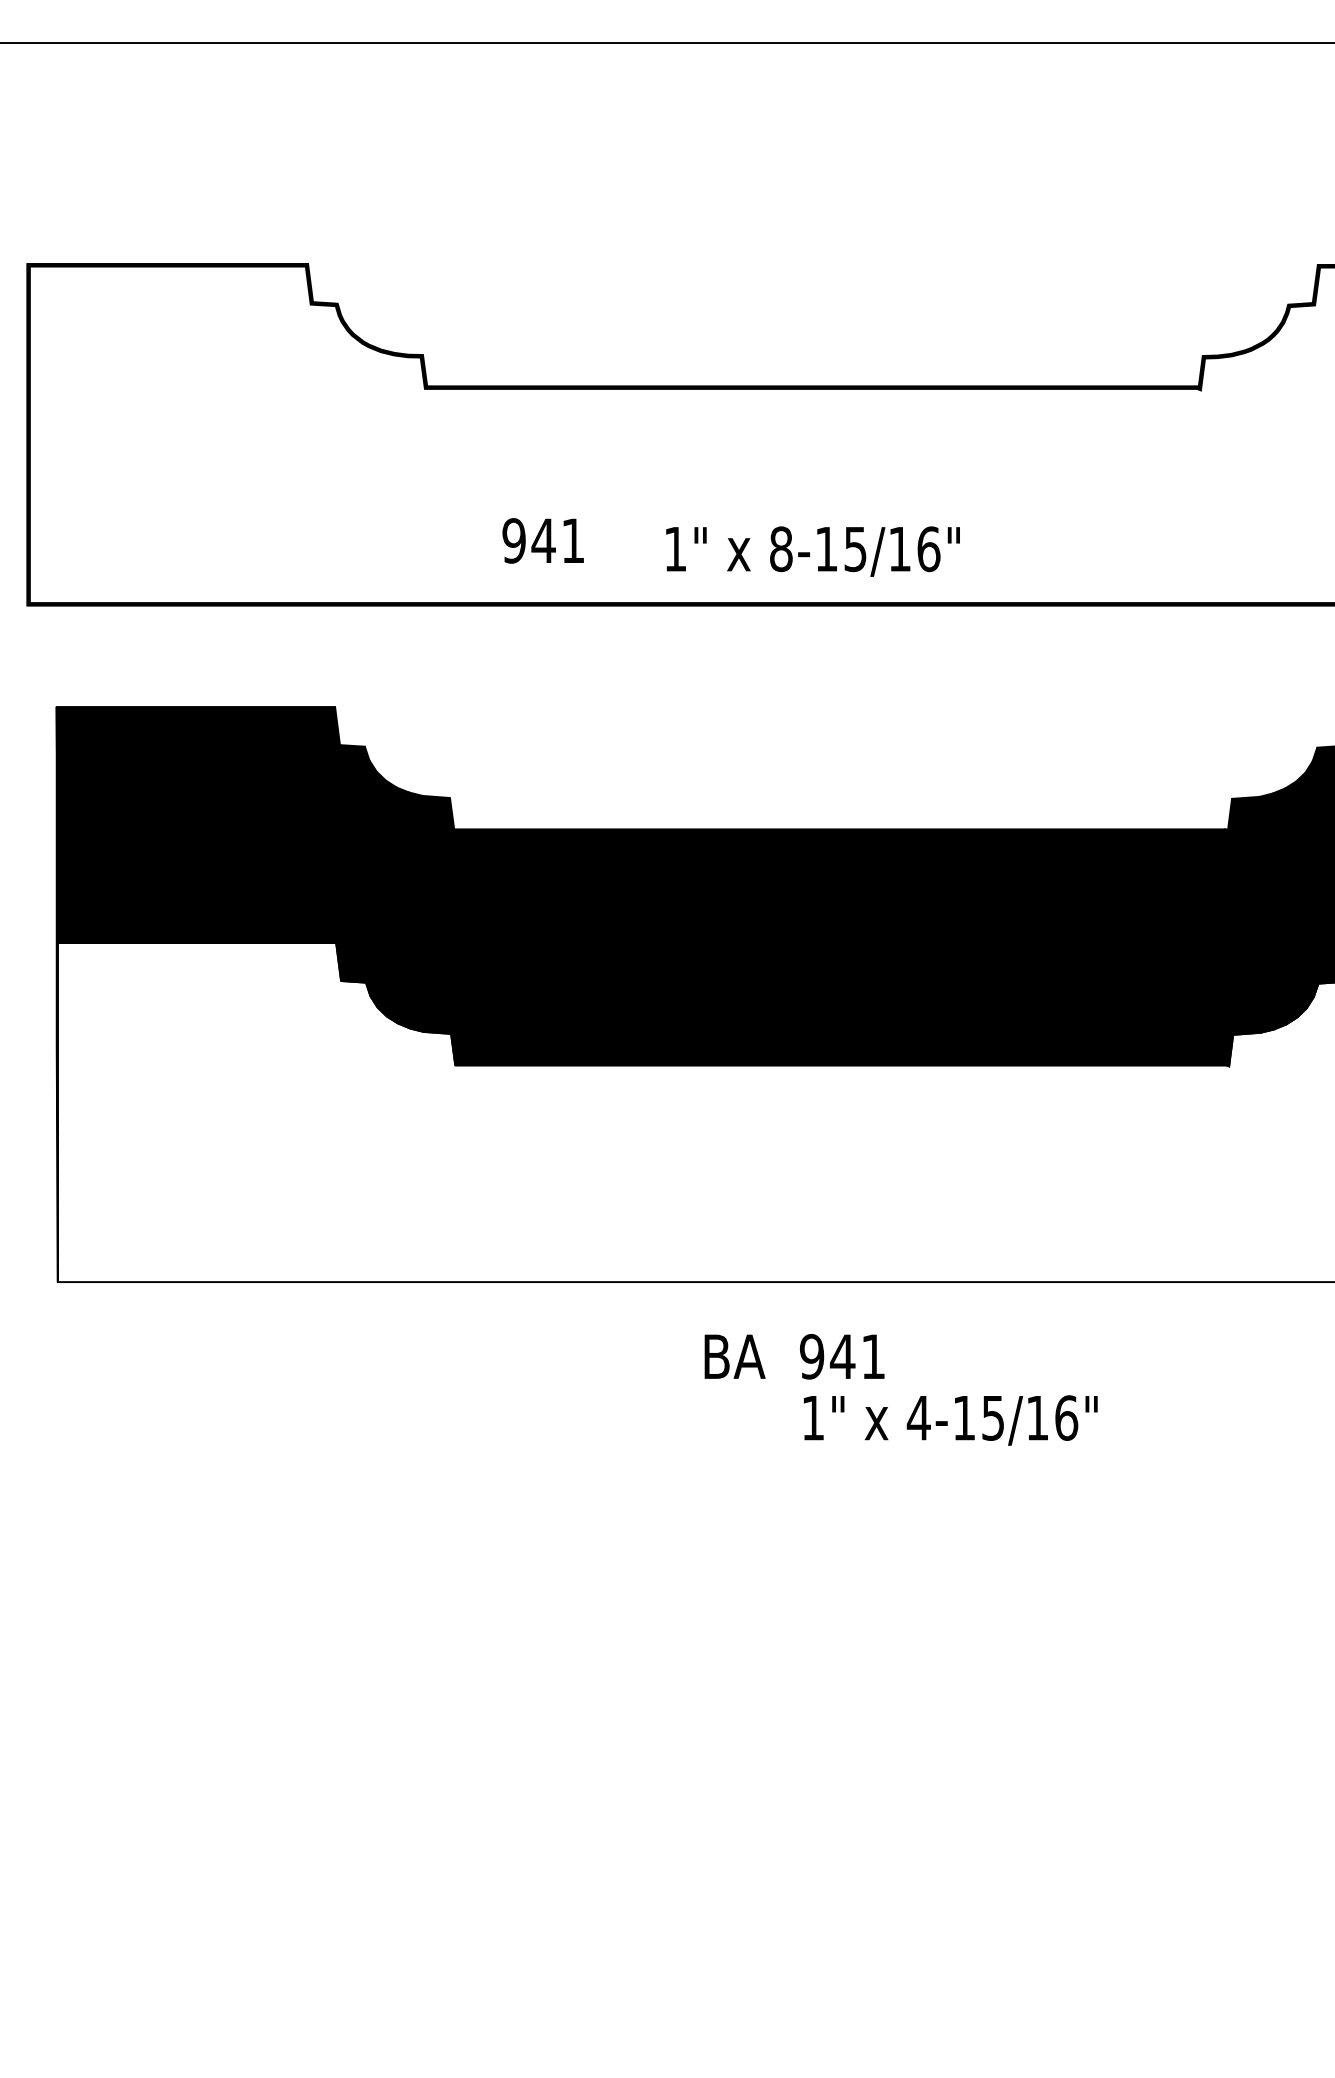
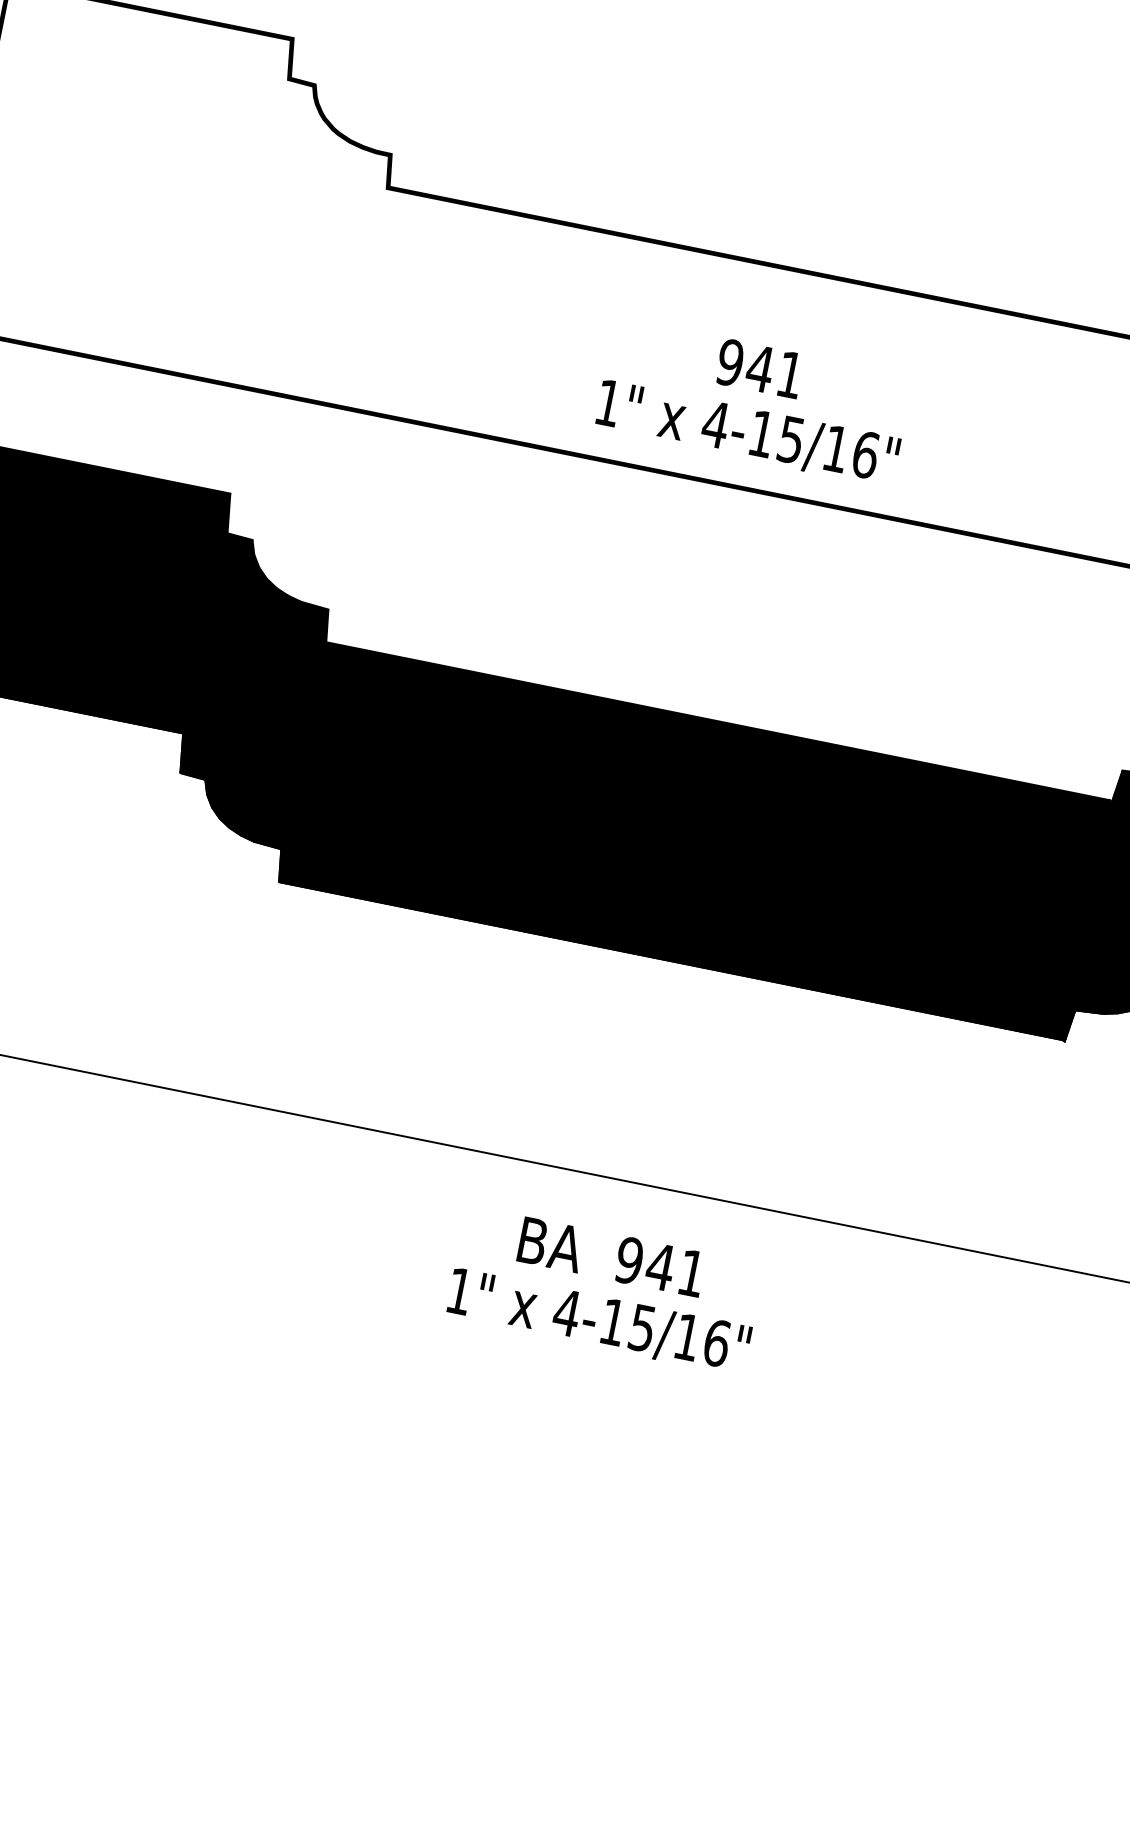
text: (542, 540) -> (759, 368), moved
text: (781, 549) -> (716, 425), 8-15/16" -> 4-15/16"
text: (794, 1356) -> (611, 1256), moved
text: (950, 1420) -> (598, 1321), moved

